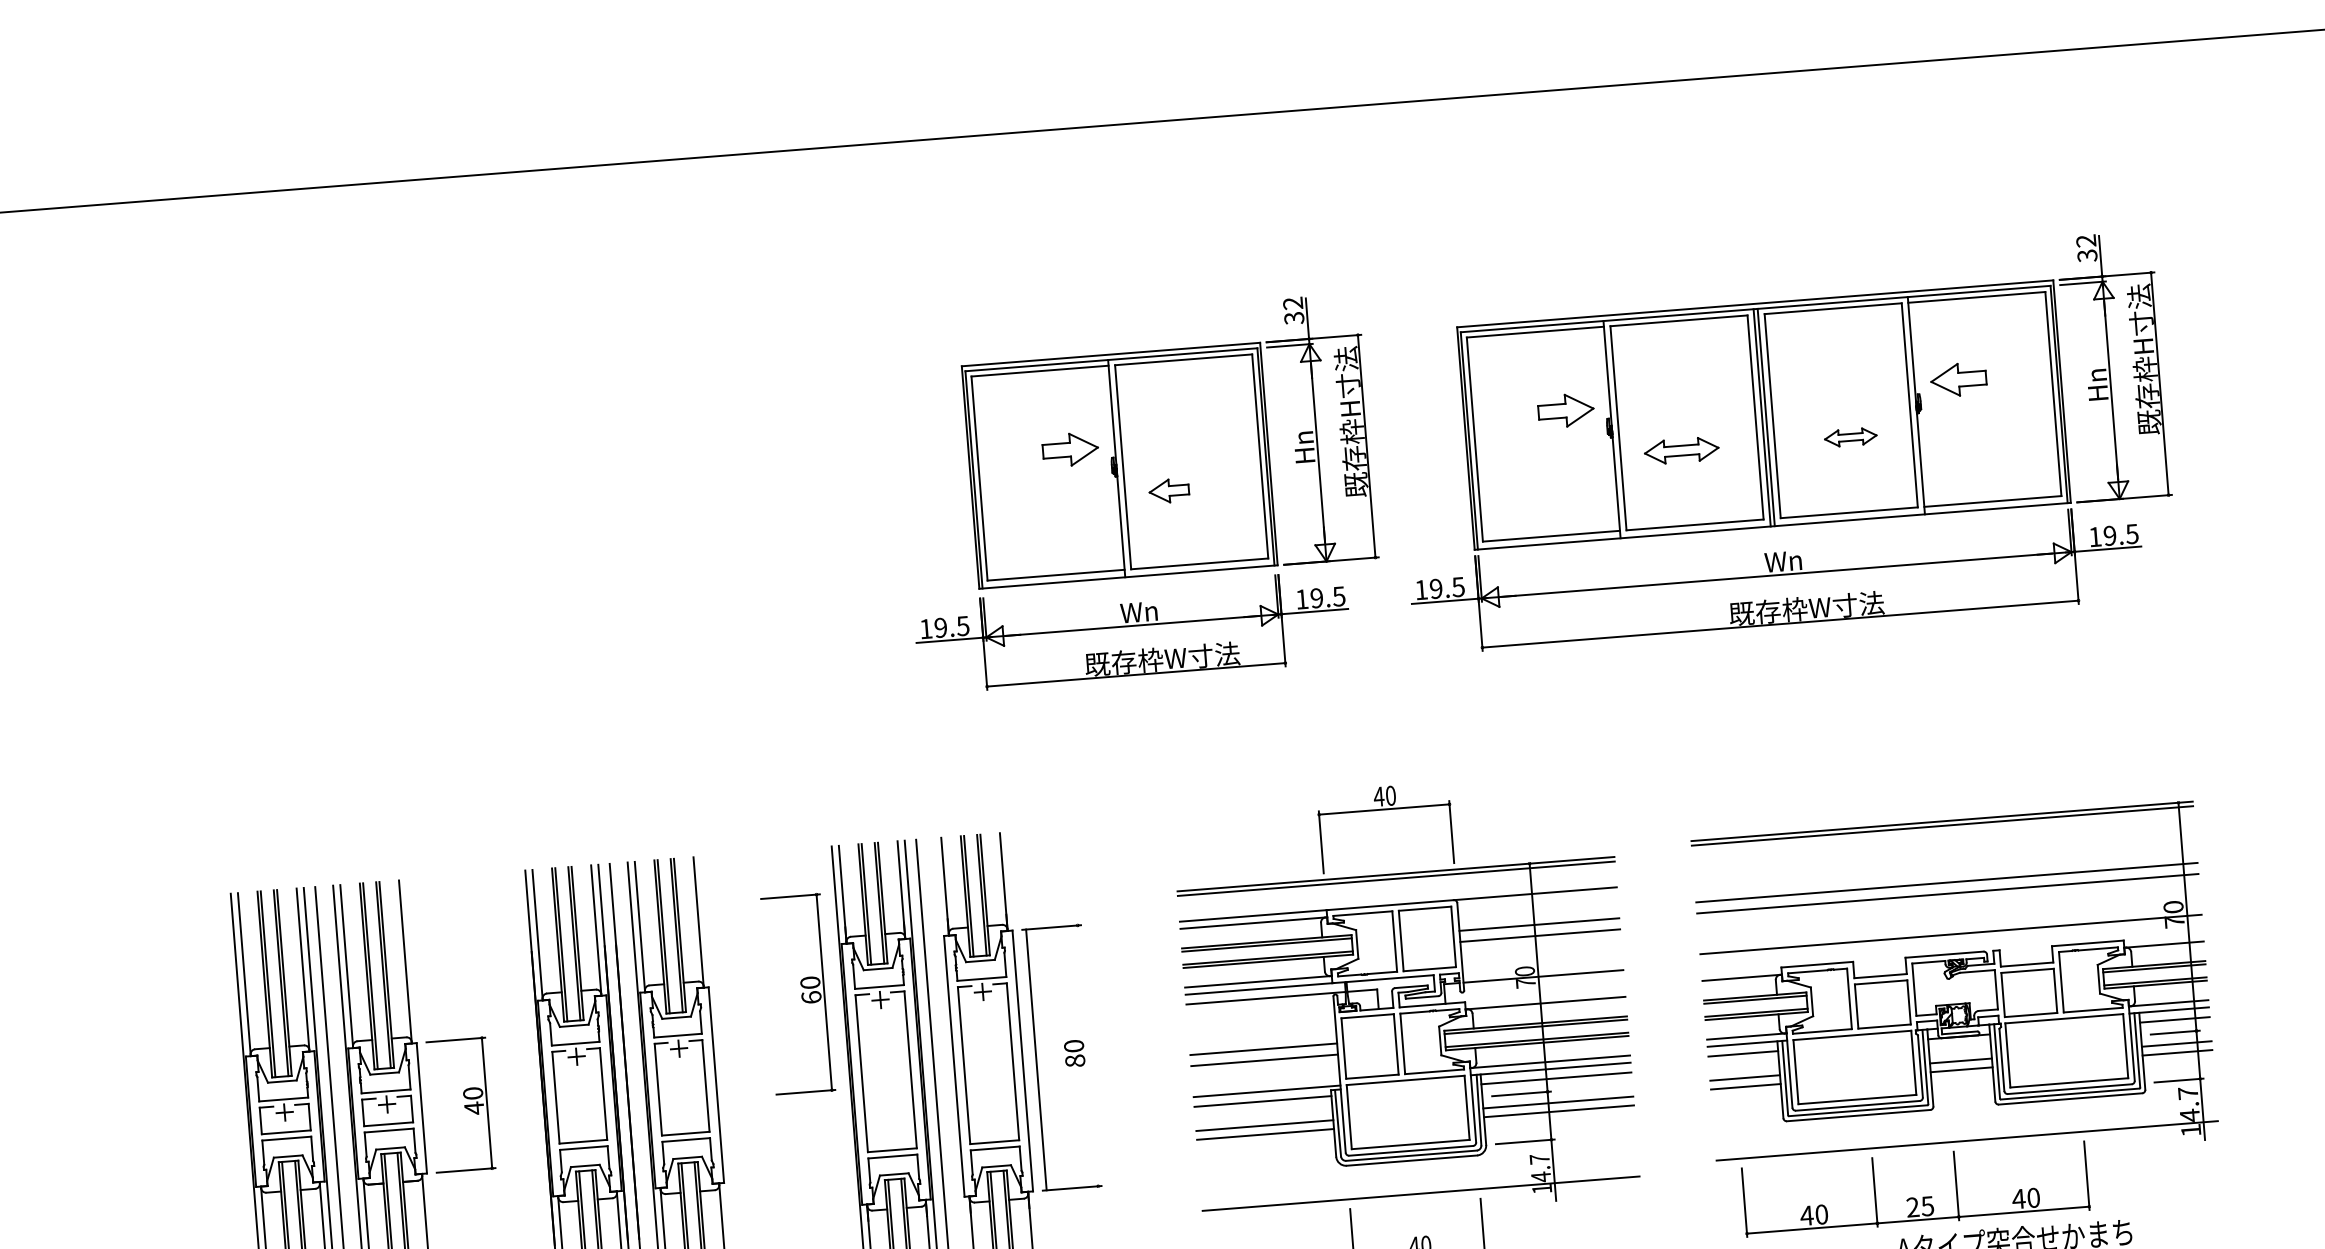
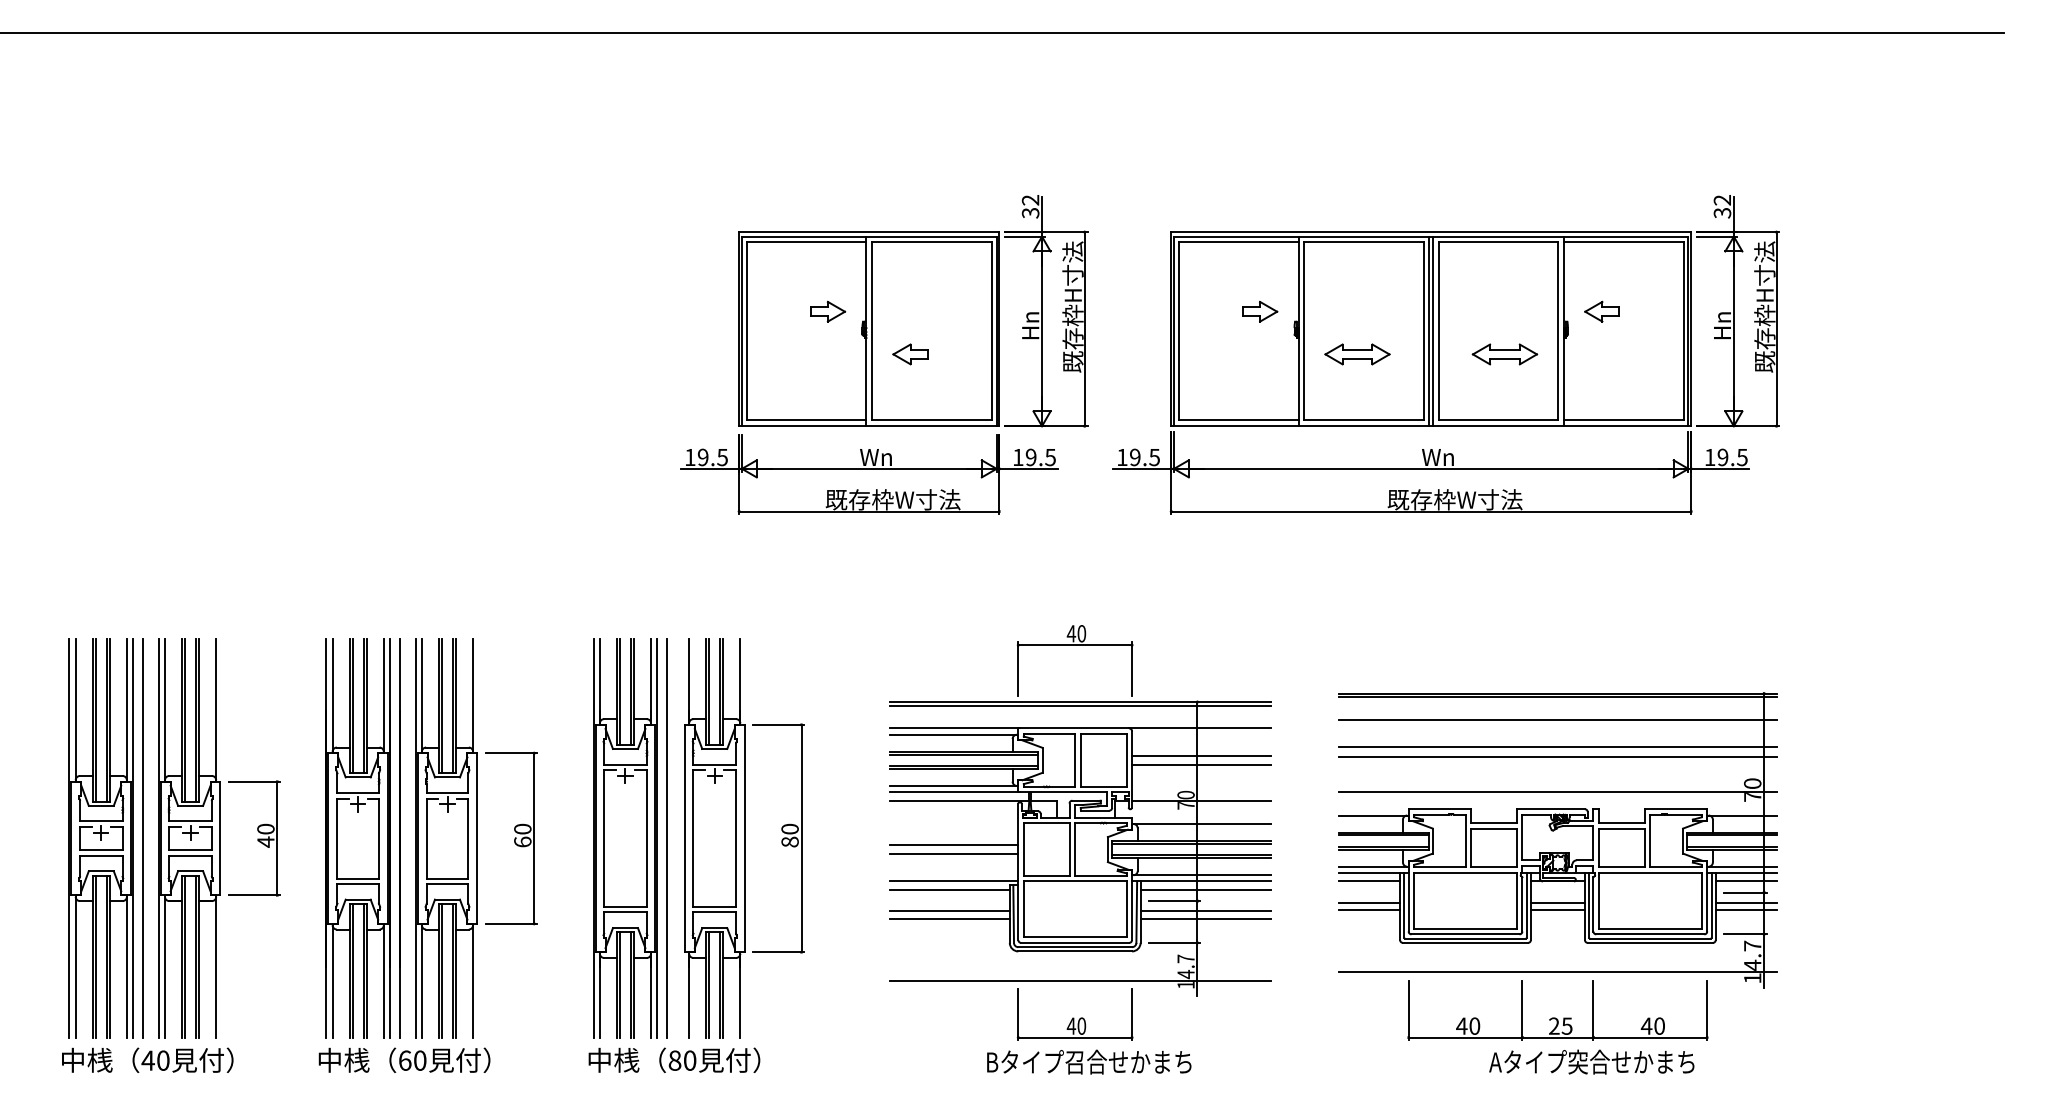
part: (1957, 379) -> (1601, 311), size x0.71
part: (1566, 410) -> (1260, 311), size x0.71
part: (1850, 437) -> (1504, 354), size x1.43
part: (1071, 449) -> (828, 311), size x0.71
line: (1943, 851) -> (1557, 719), added
part: (798, 994) -> (511, 838), moved
line: (1036, 1059) -> (801, 838), moved
part: (1913, 1197) -> (1555, 1017), moved

